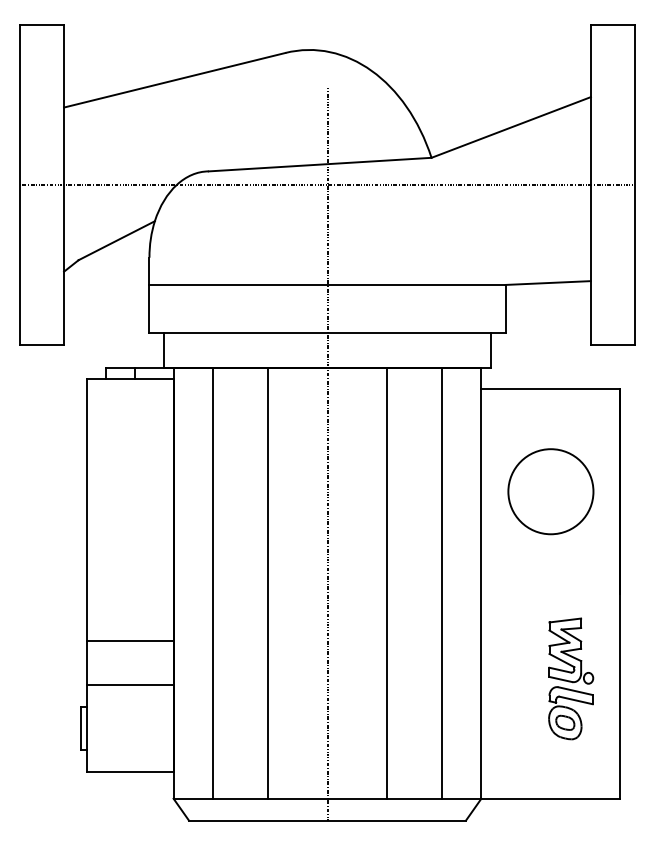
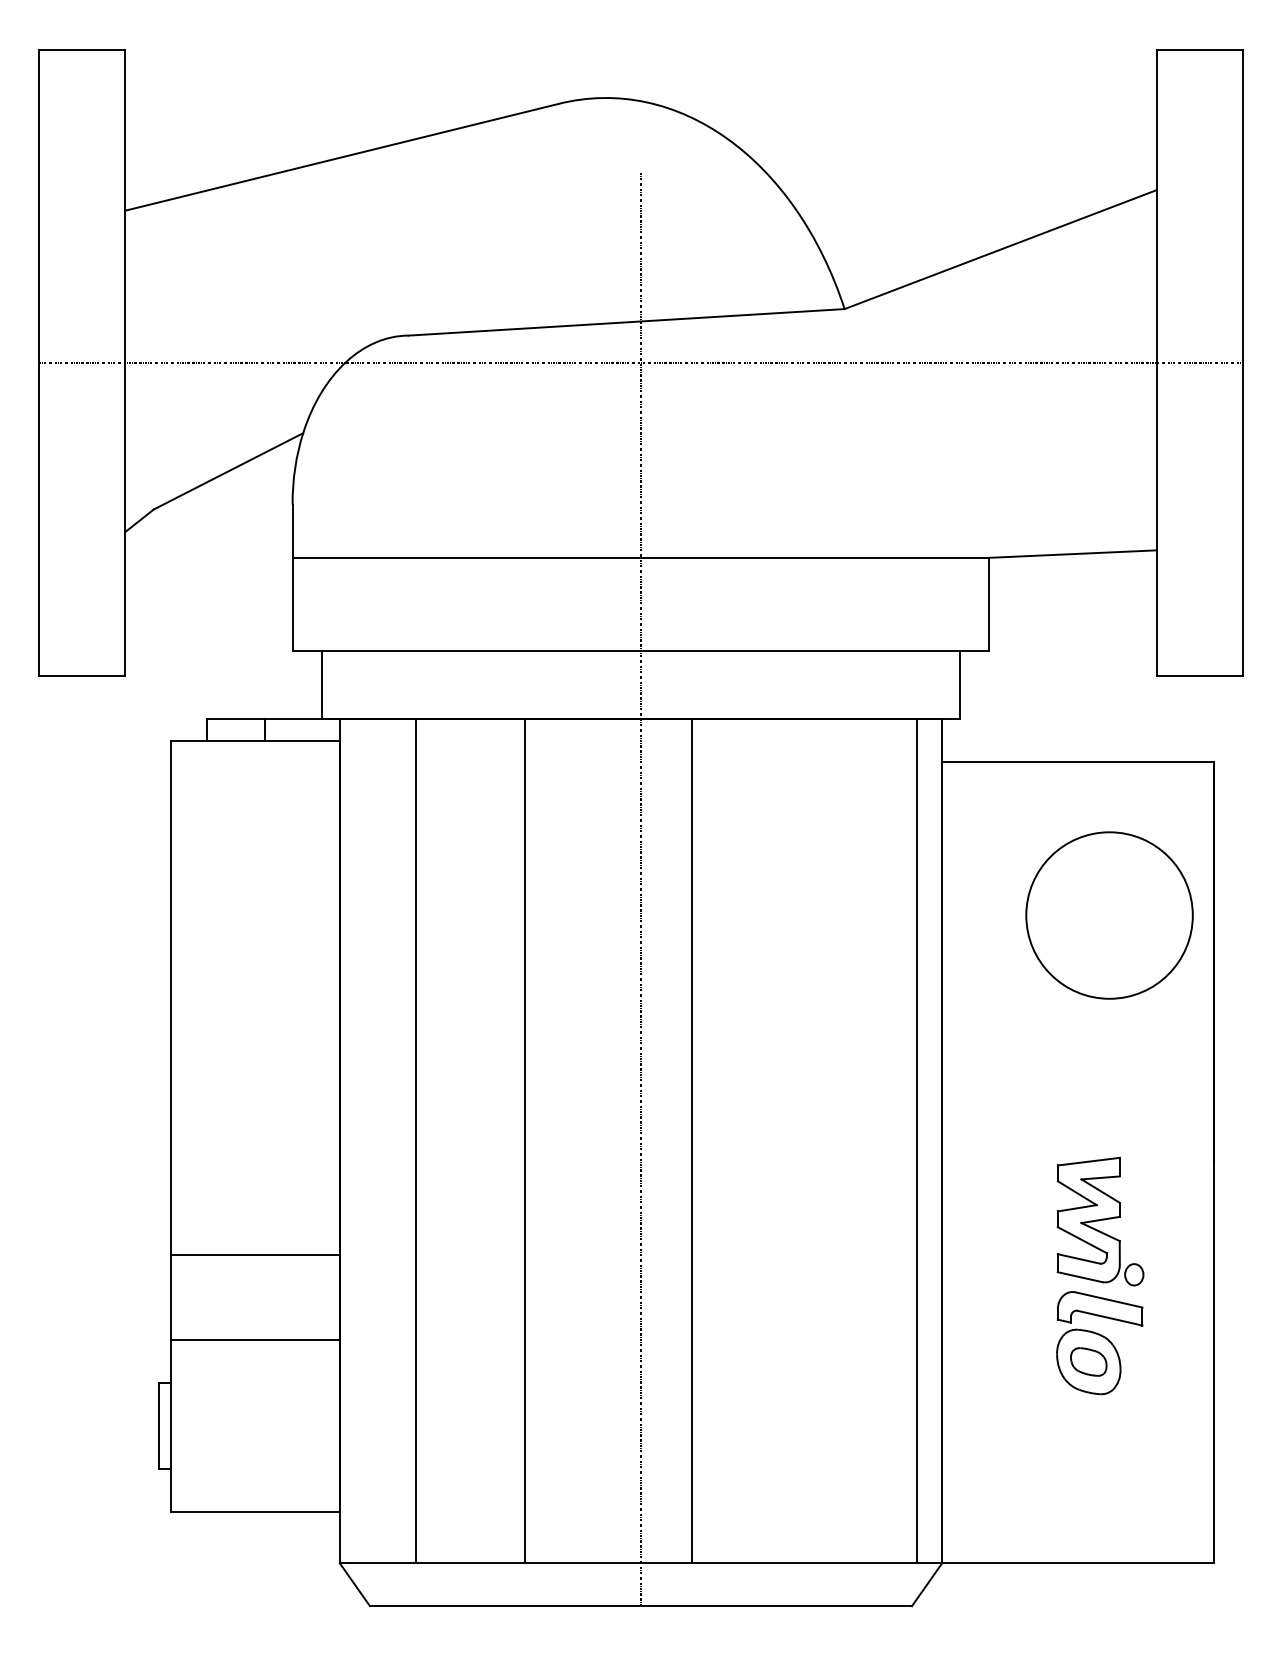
circle: (550, 491) -> (1108, 915), moved
line: (386, 582) -> (691, 1140), moved
line: (442, 582) -> (916, 1140), moved
part: (571, 678) -> (1100, 1275), moved

